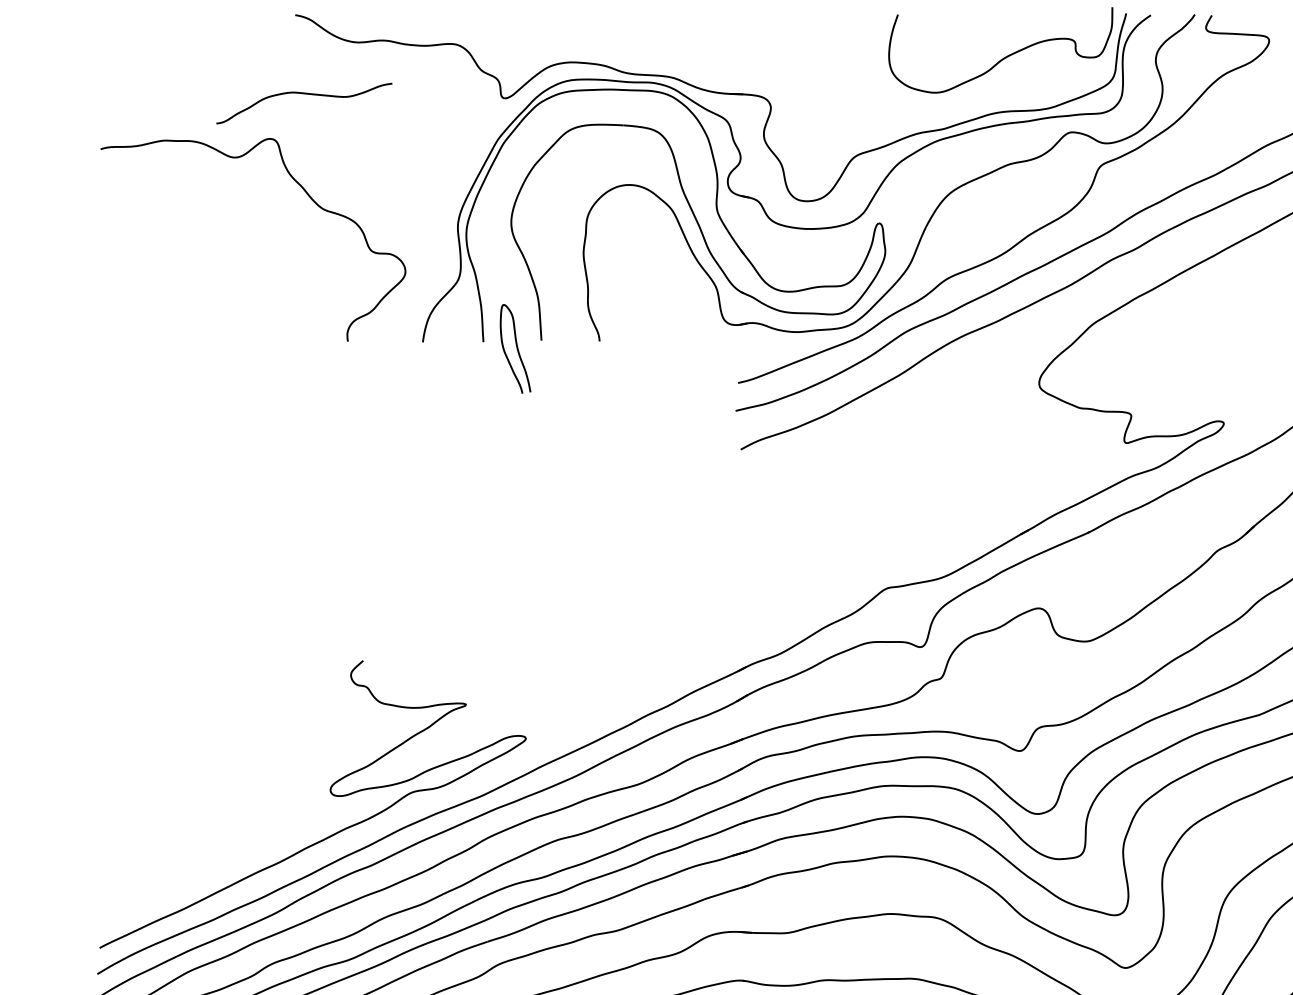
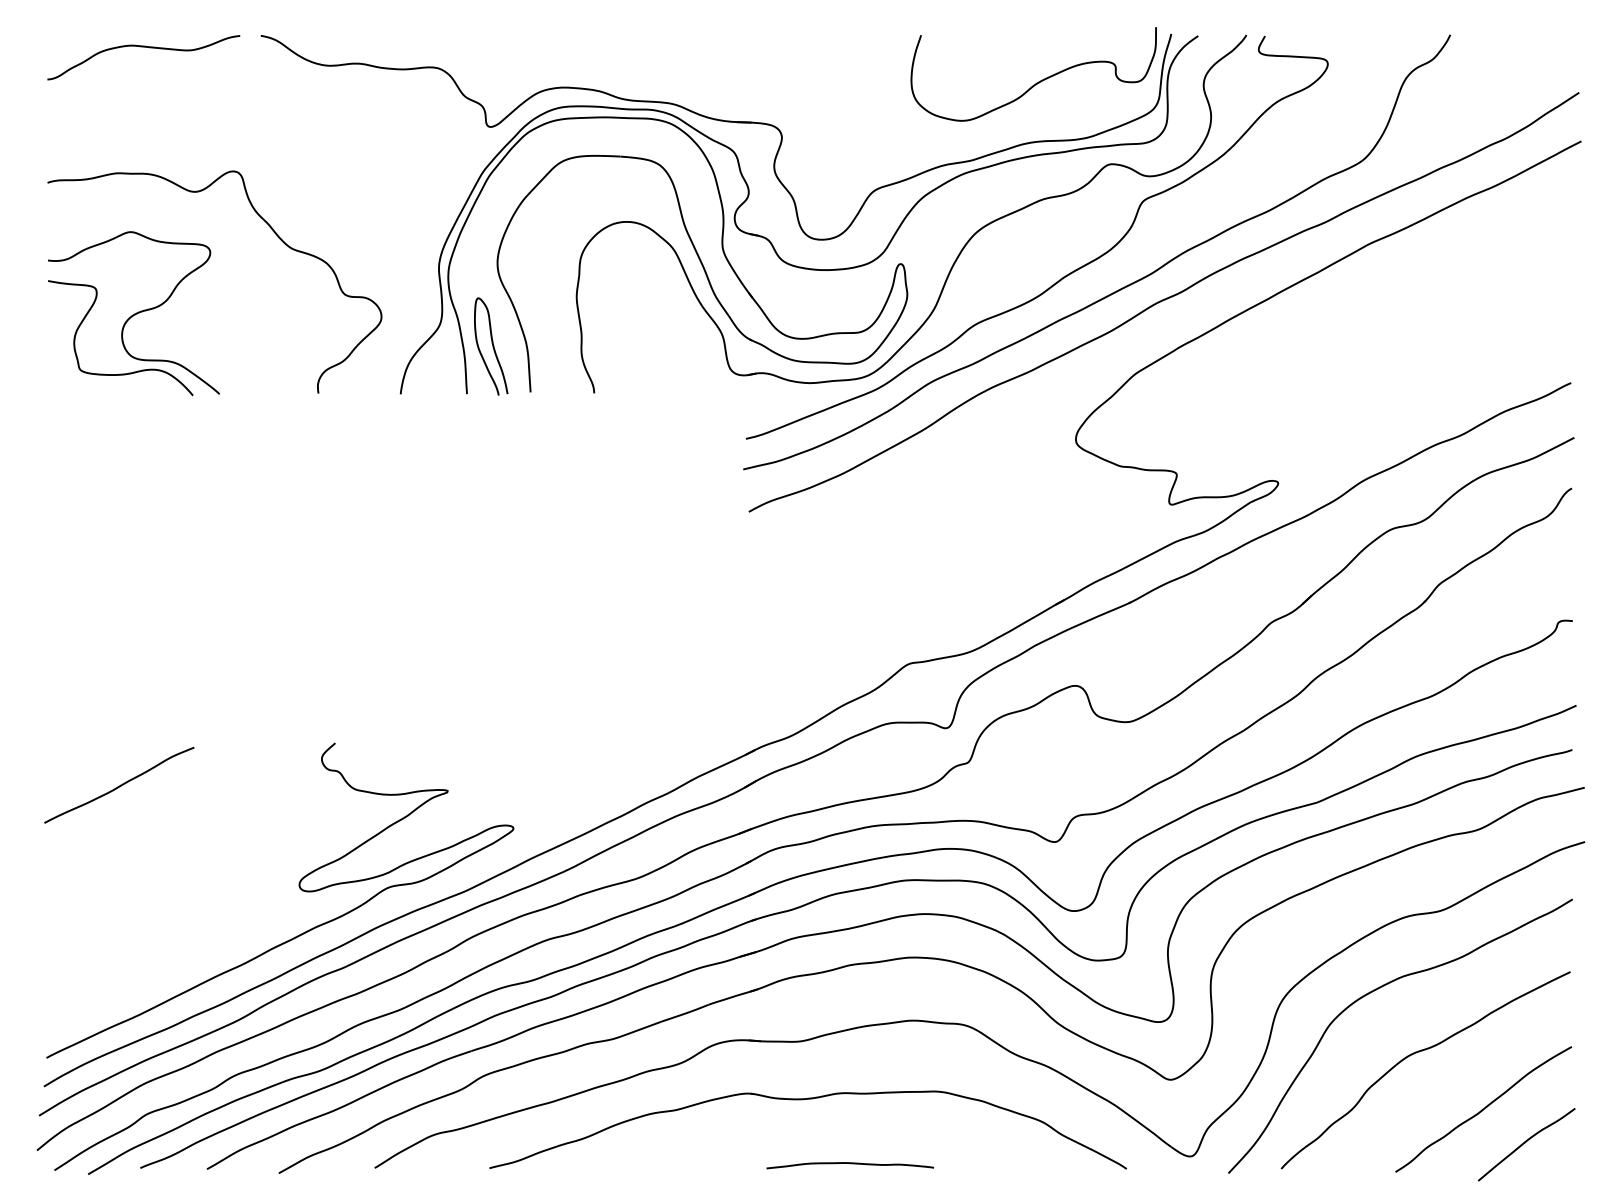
curve: (304, 94) -> (143, 47), moved
part: (179, 268) -> (133, 313), added
curve: (516, 348) -> (492, 346), moved
curve: (167, 698) -> (120, 784), added

